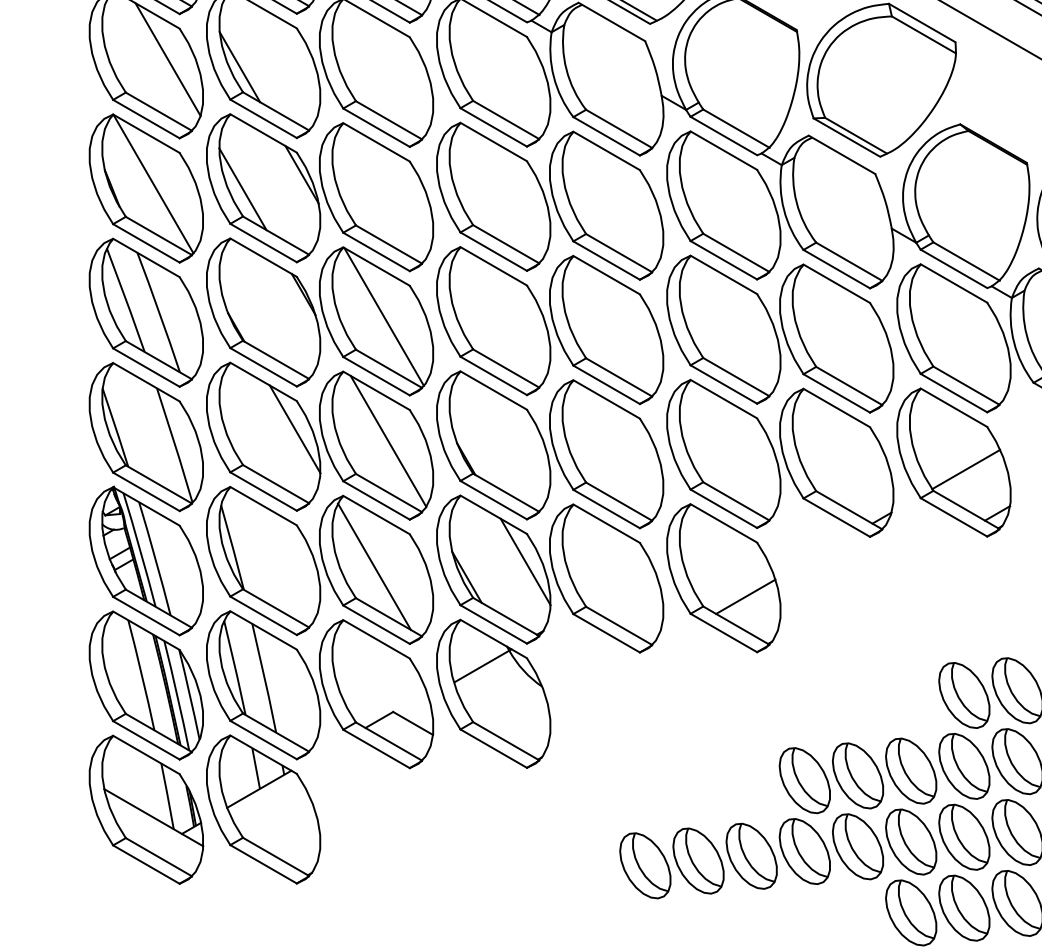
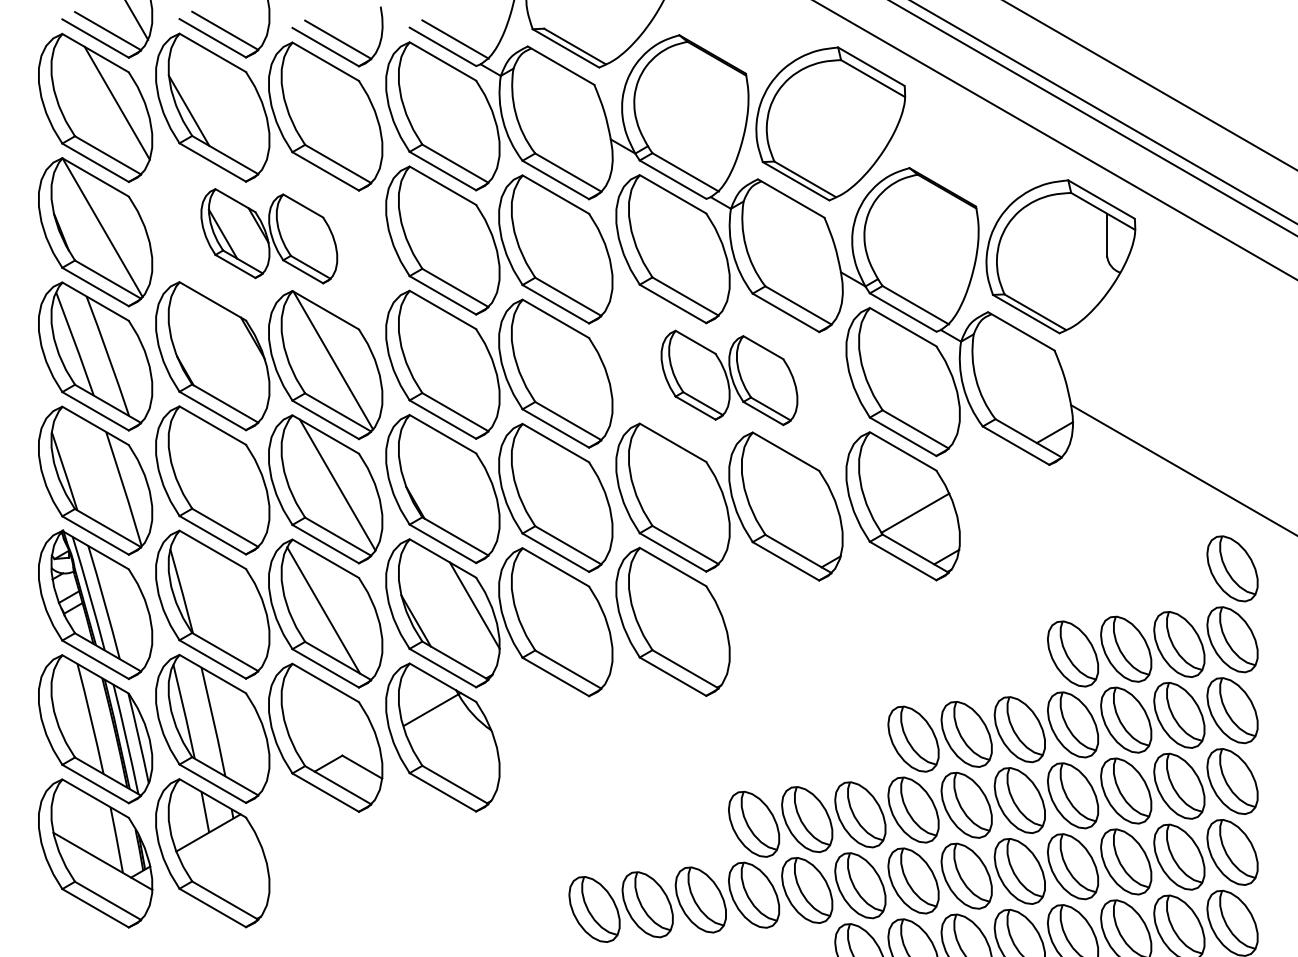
part: (320, 191) -> (269, 235), size x0.6
part: (780, 333) -> (729, 377), size x0.6
line: (294, 428) -> (243, 472), removed
line: (745, 596) -> (694, 640), removed

